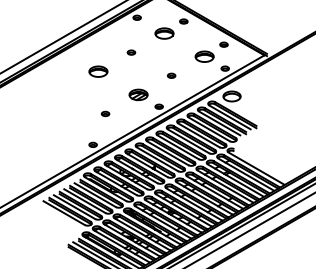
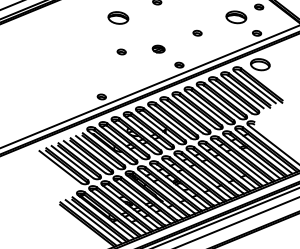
part: (138, 94) -> (158, 48), size x0.6
part: (105, 113) -> (121, 51), moved

